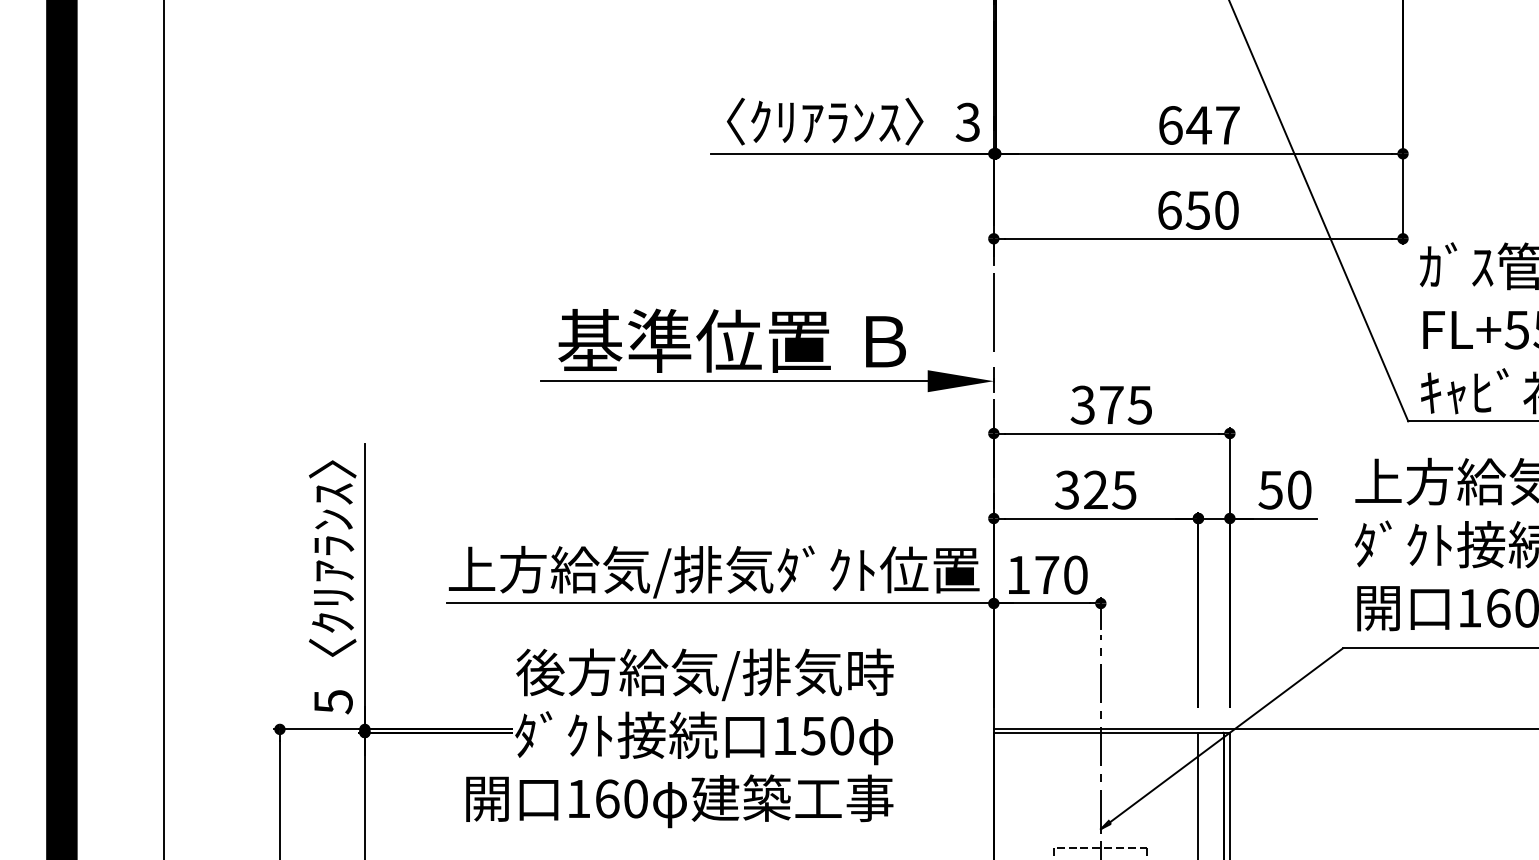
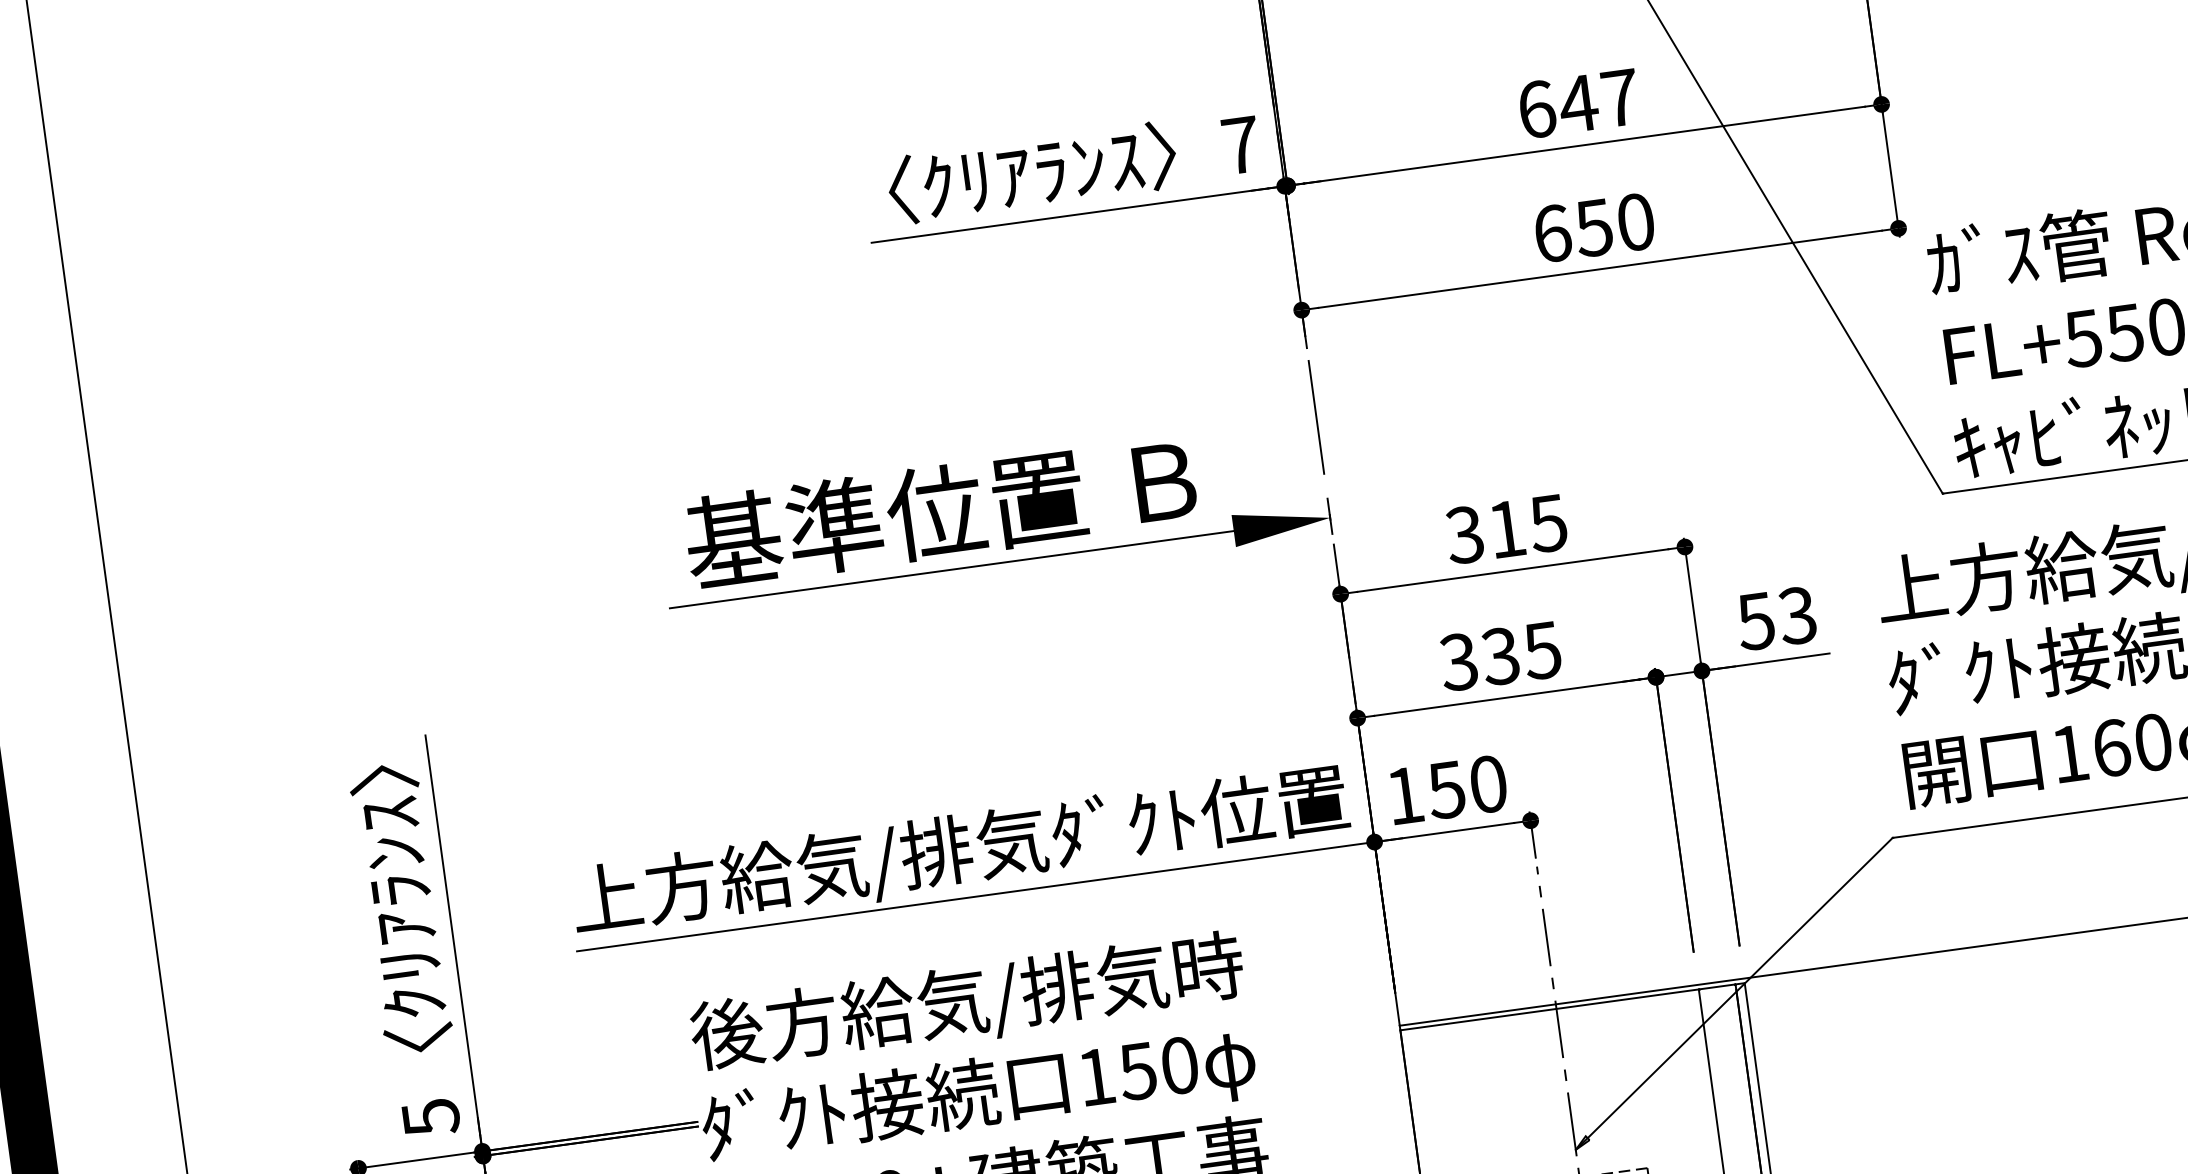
text: (967, 121) -> (1239, 144), 3 -> 7
text: (1111, 404) -> (1506, 528), 375 -> 315
text: (1095, 489) -> (1500, 655), 325 -> 335
text: (1299, 489) -> (1797, 614), 50 -> 53
text: (1046, 575) -> (1445, 790), 170 -> 150

